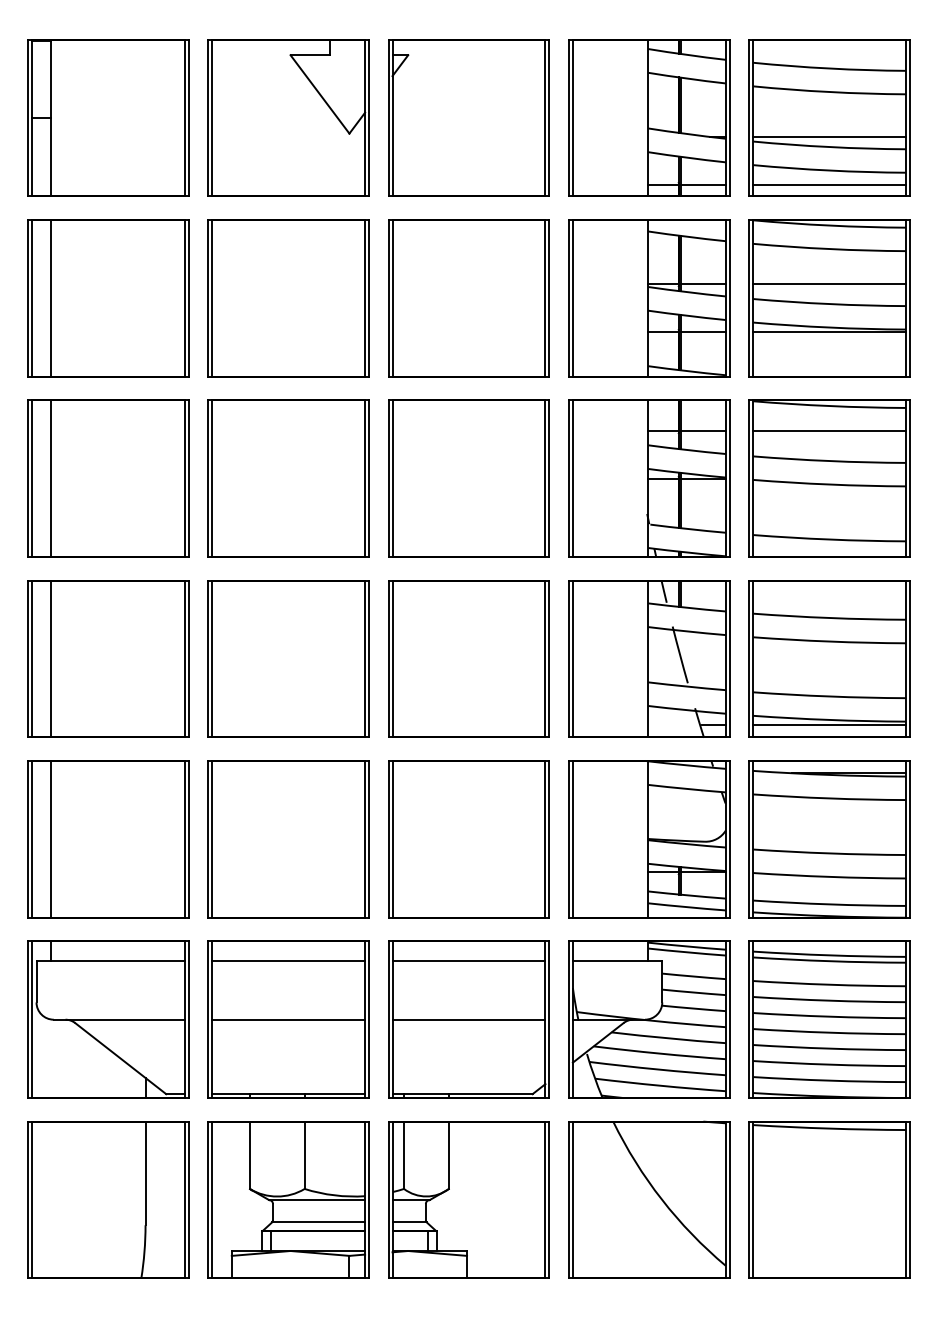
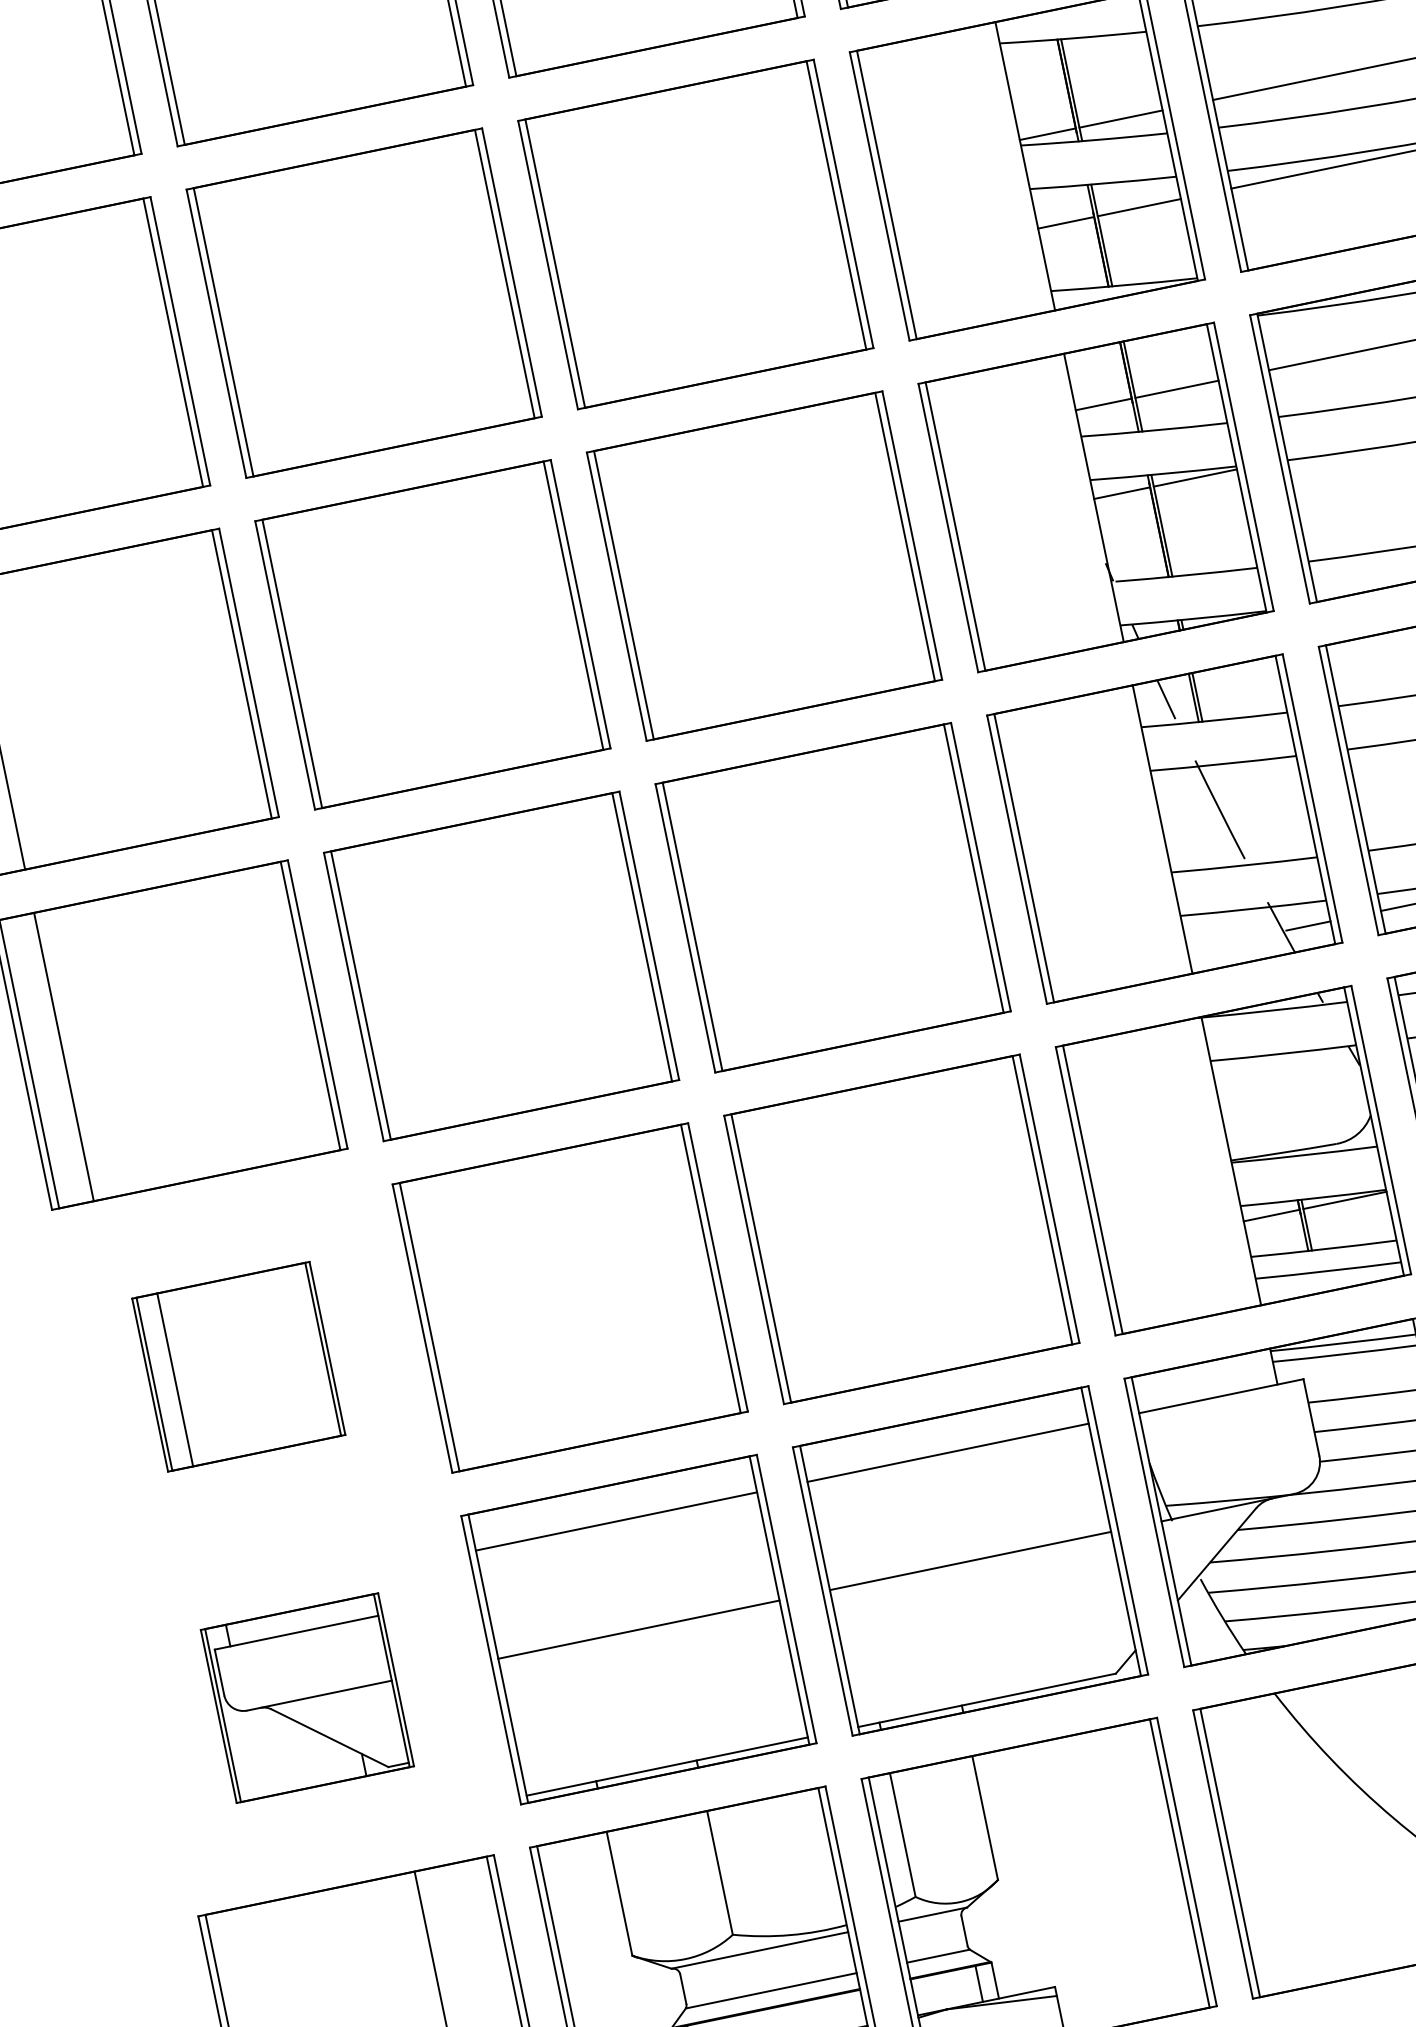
part: (108, 839) -> (239, 1366), size x0.6
part: (108, 1019) -> (307, 1697), size x0.6

